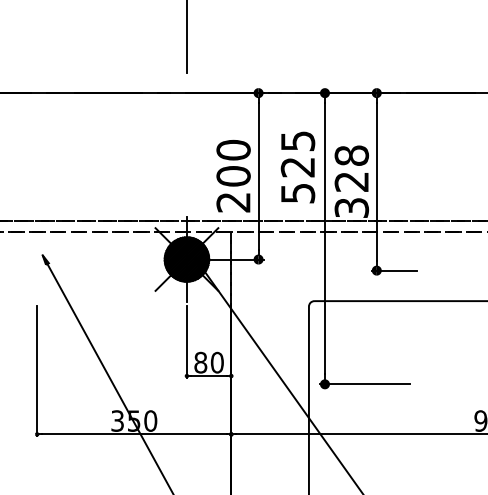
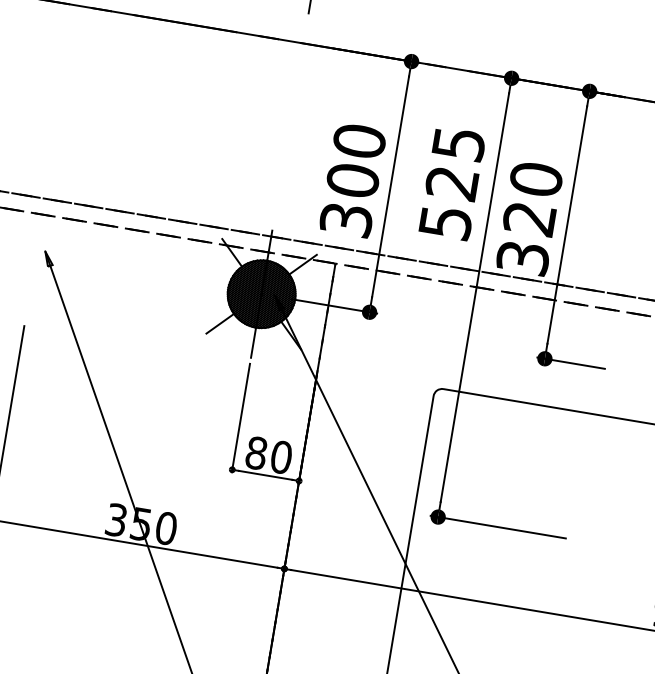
text: (351, 155) -> (535, 178), 328 -> 320
text: (233, 202) -> (346, 220), 200 -> 300

